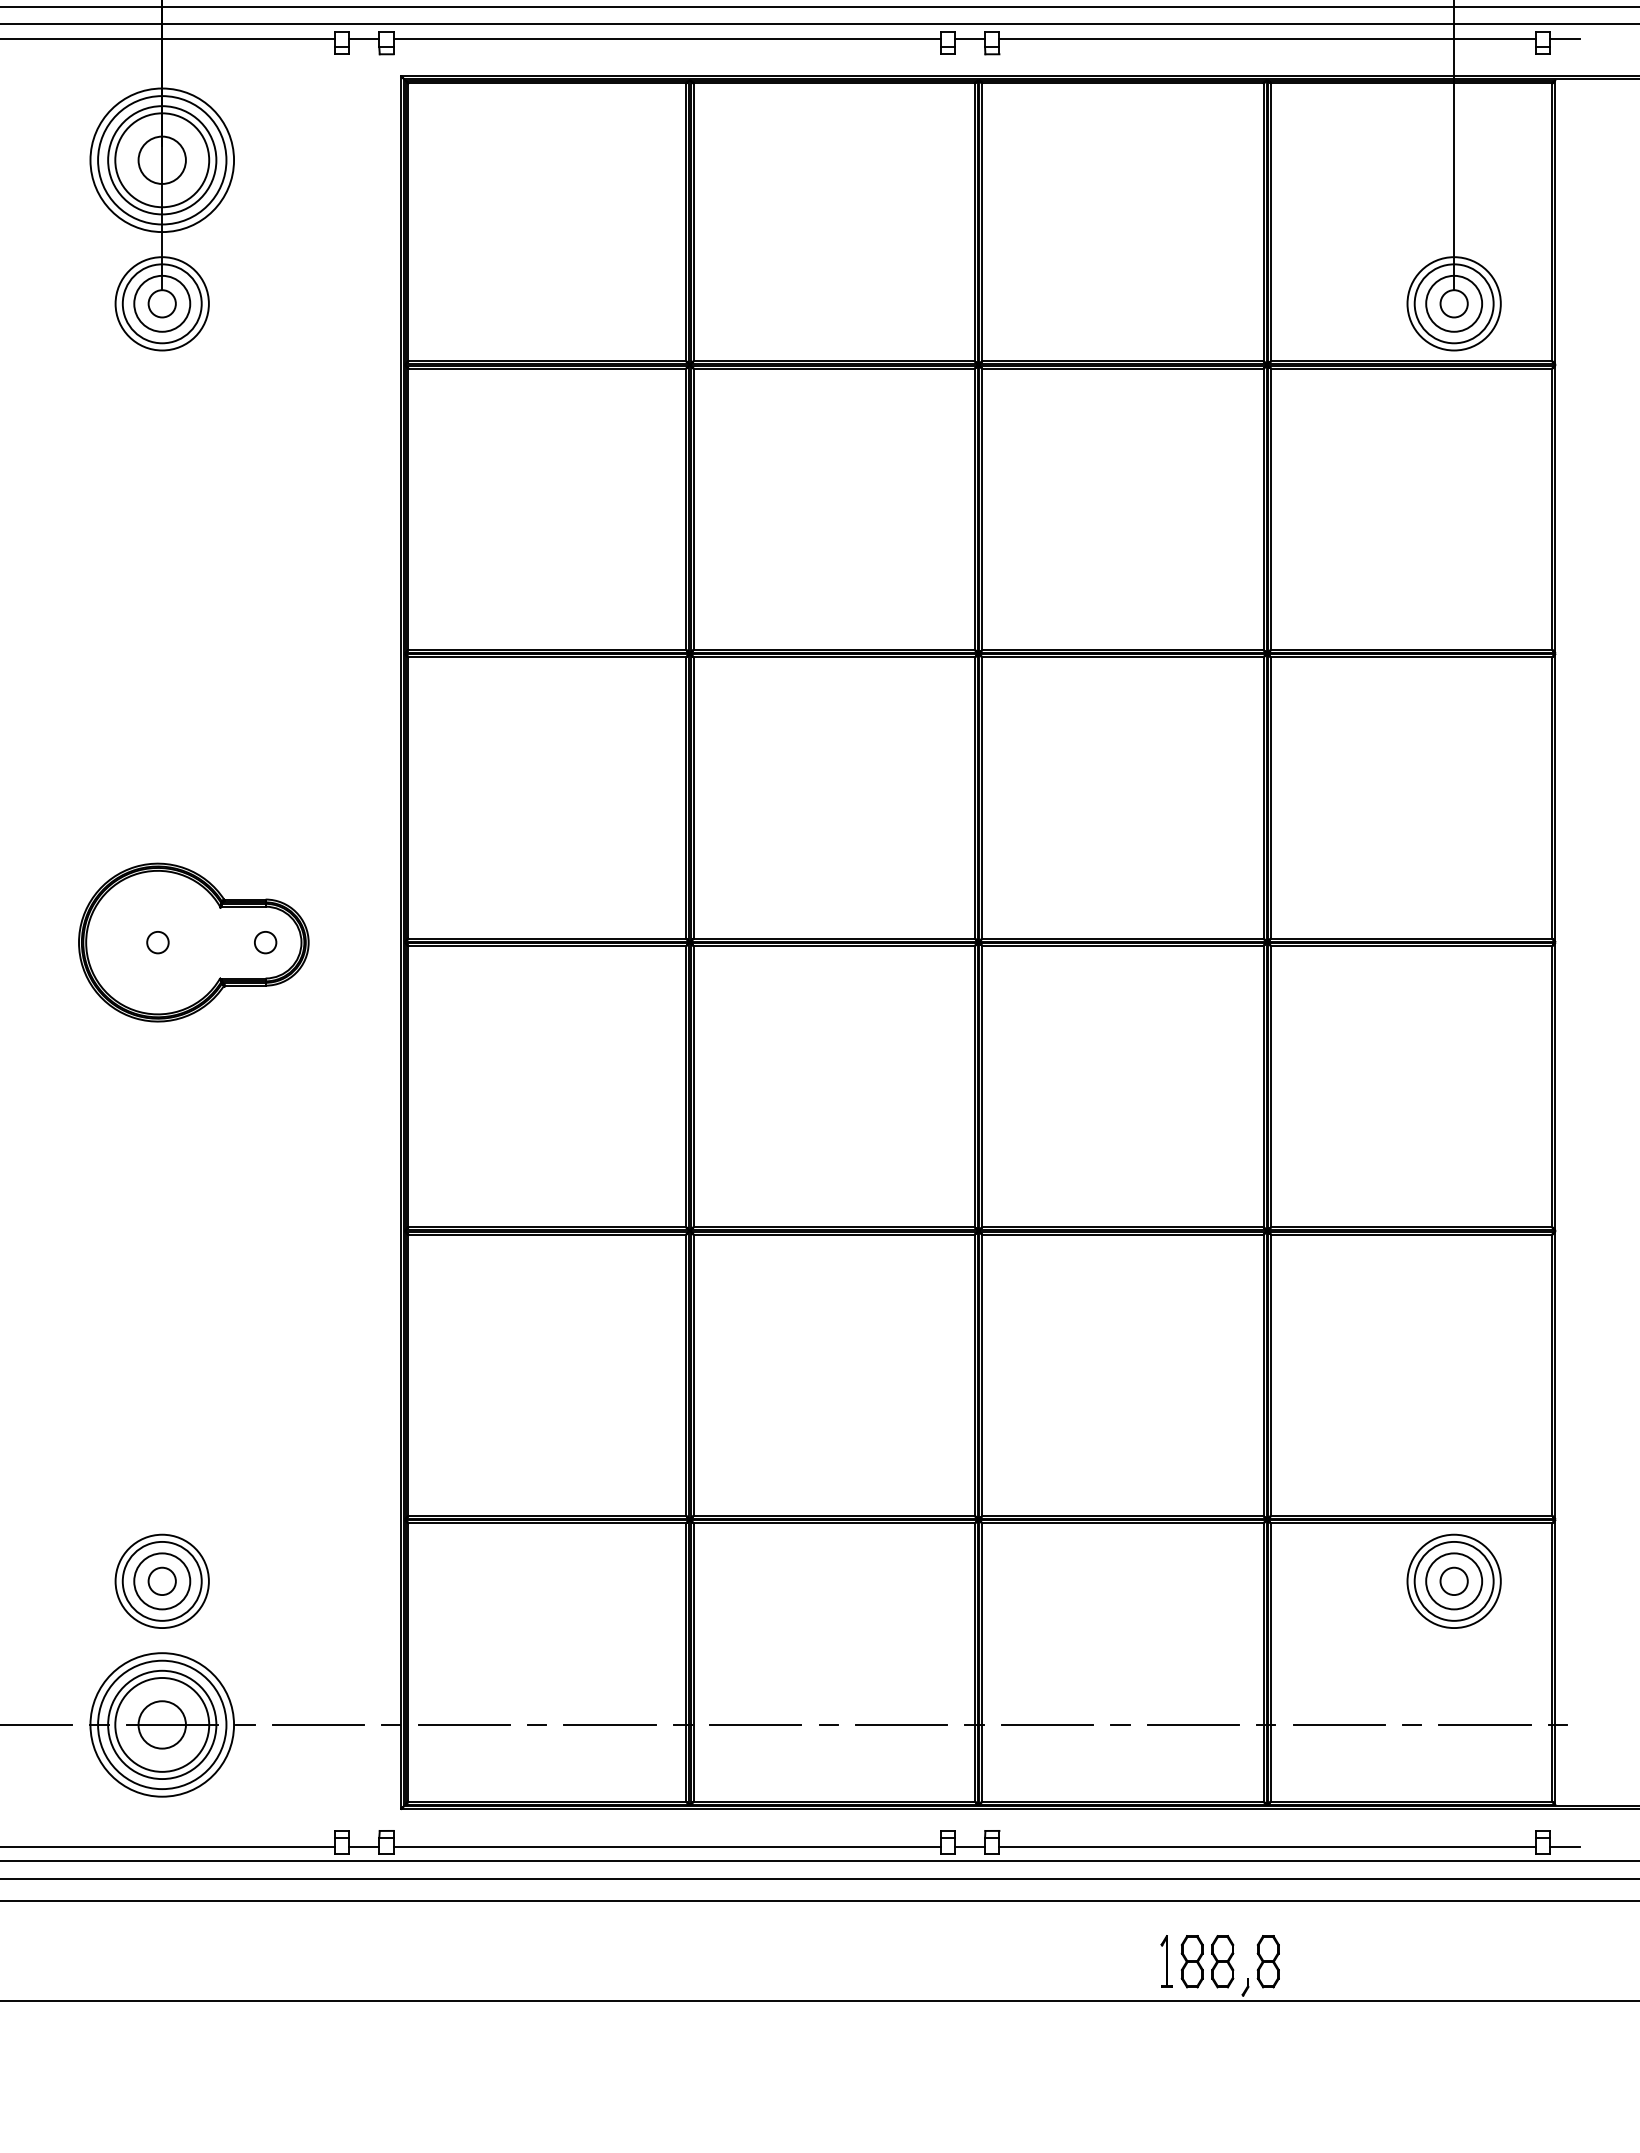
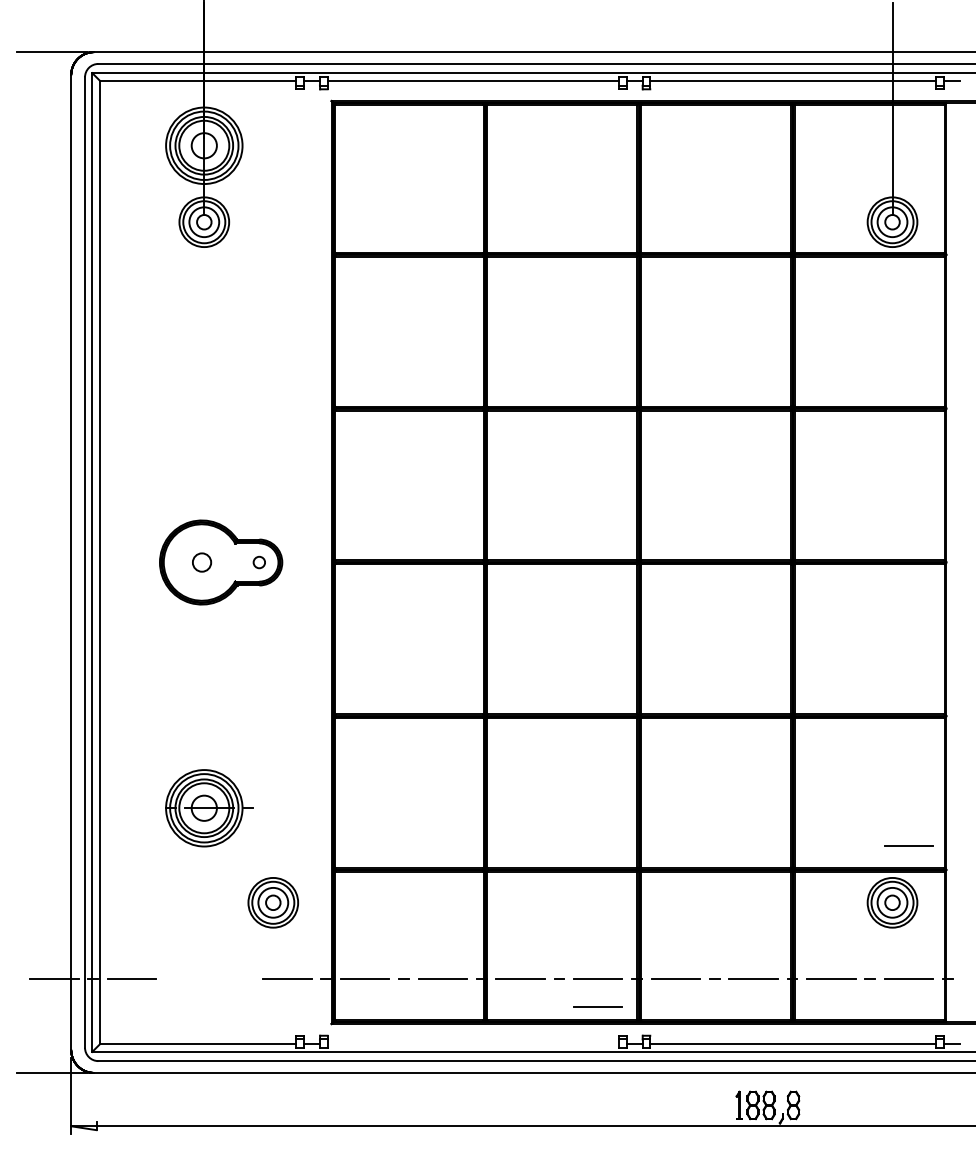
circle: (156, 942) -> (201, 562), size x1.6
line: (1484, 1473) -> (908, 845), added
part: (162, 1580) -> (273, 902), moved
part: (171, 1725) -> (209, 808), moved
line: (900, 1776) -> (597, 1006), added
line: (665, 1847) -> (472, 1044), removed

